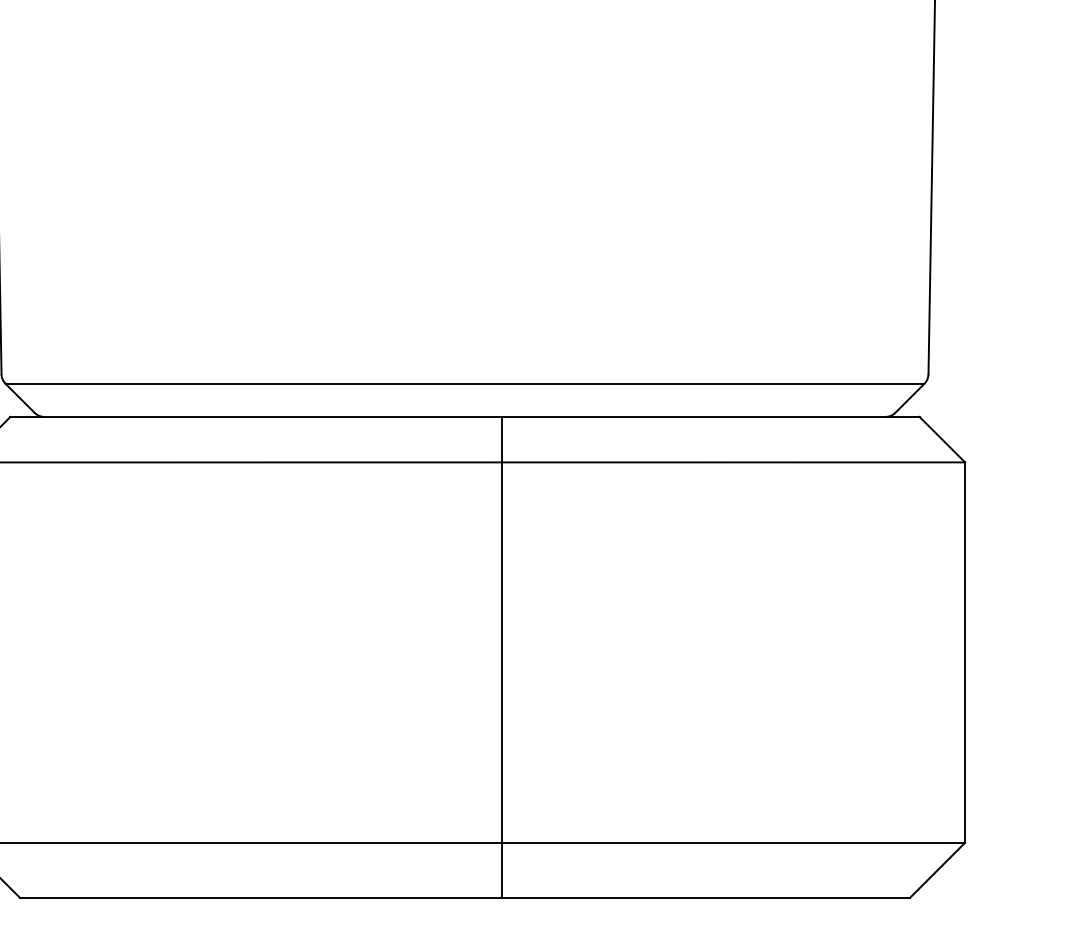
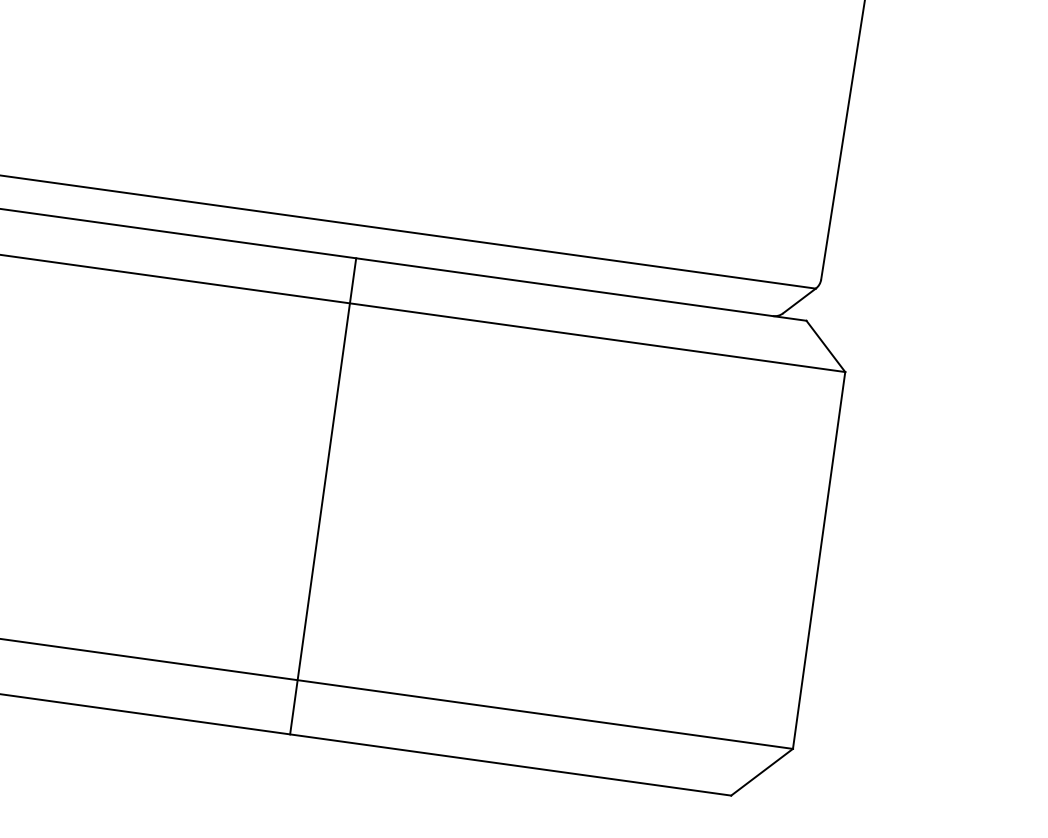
line: (501, 656) -> (322, 495), moved

